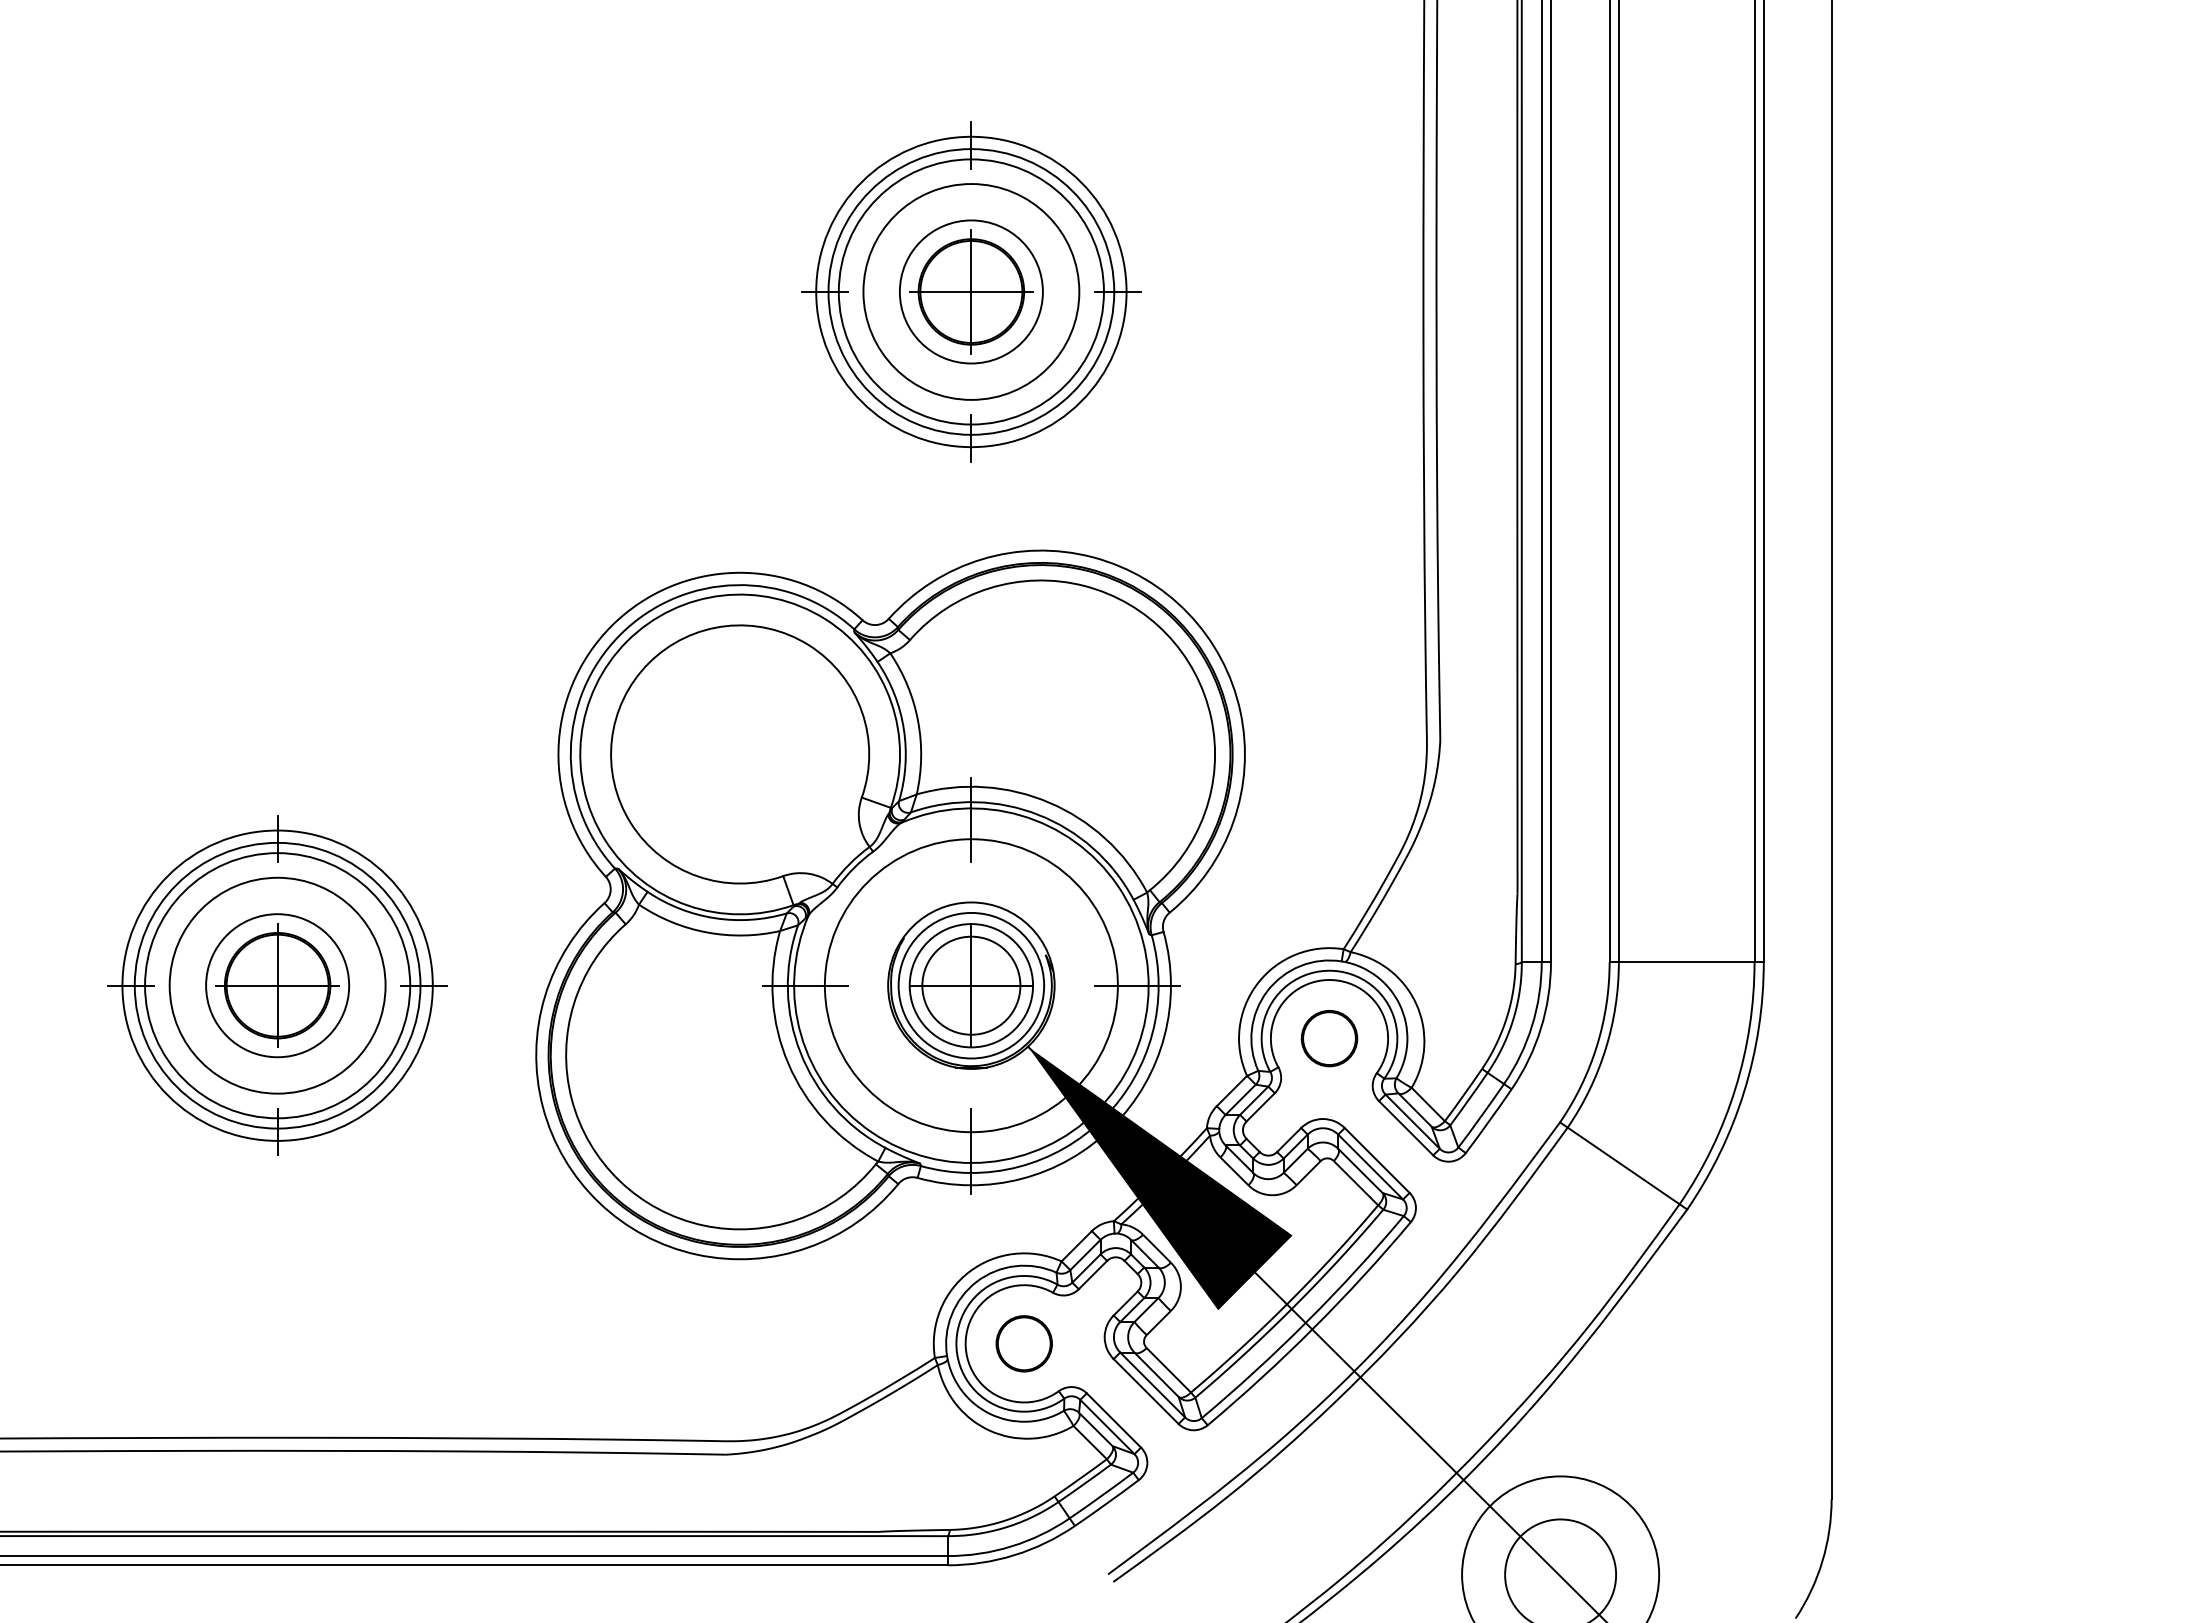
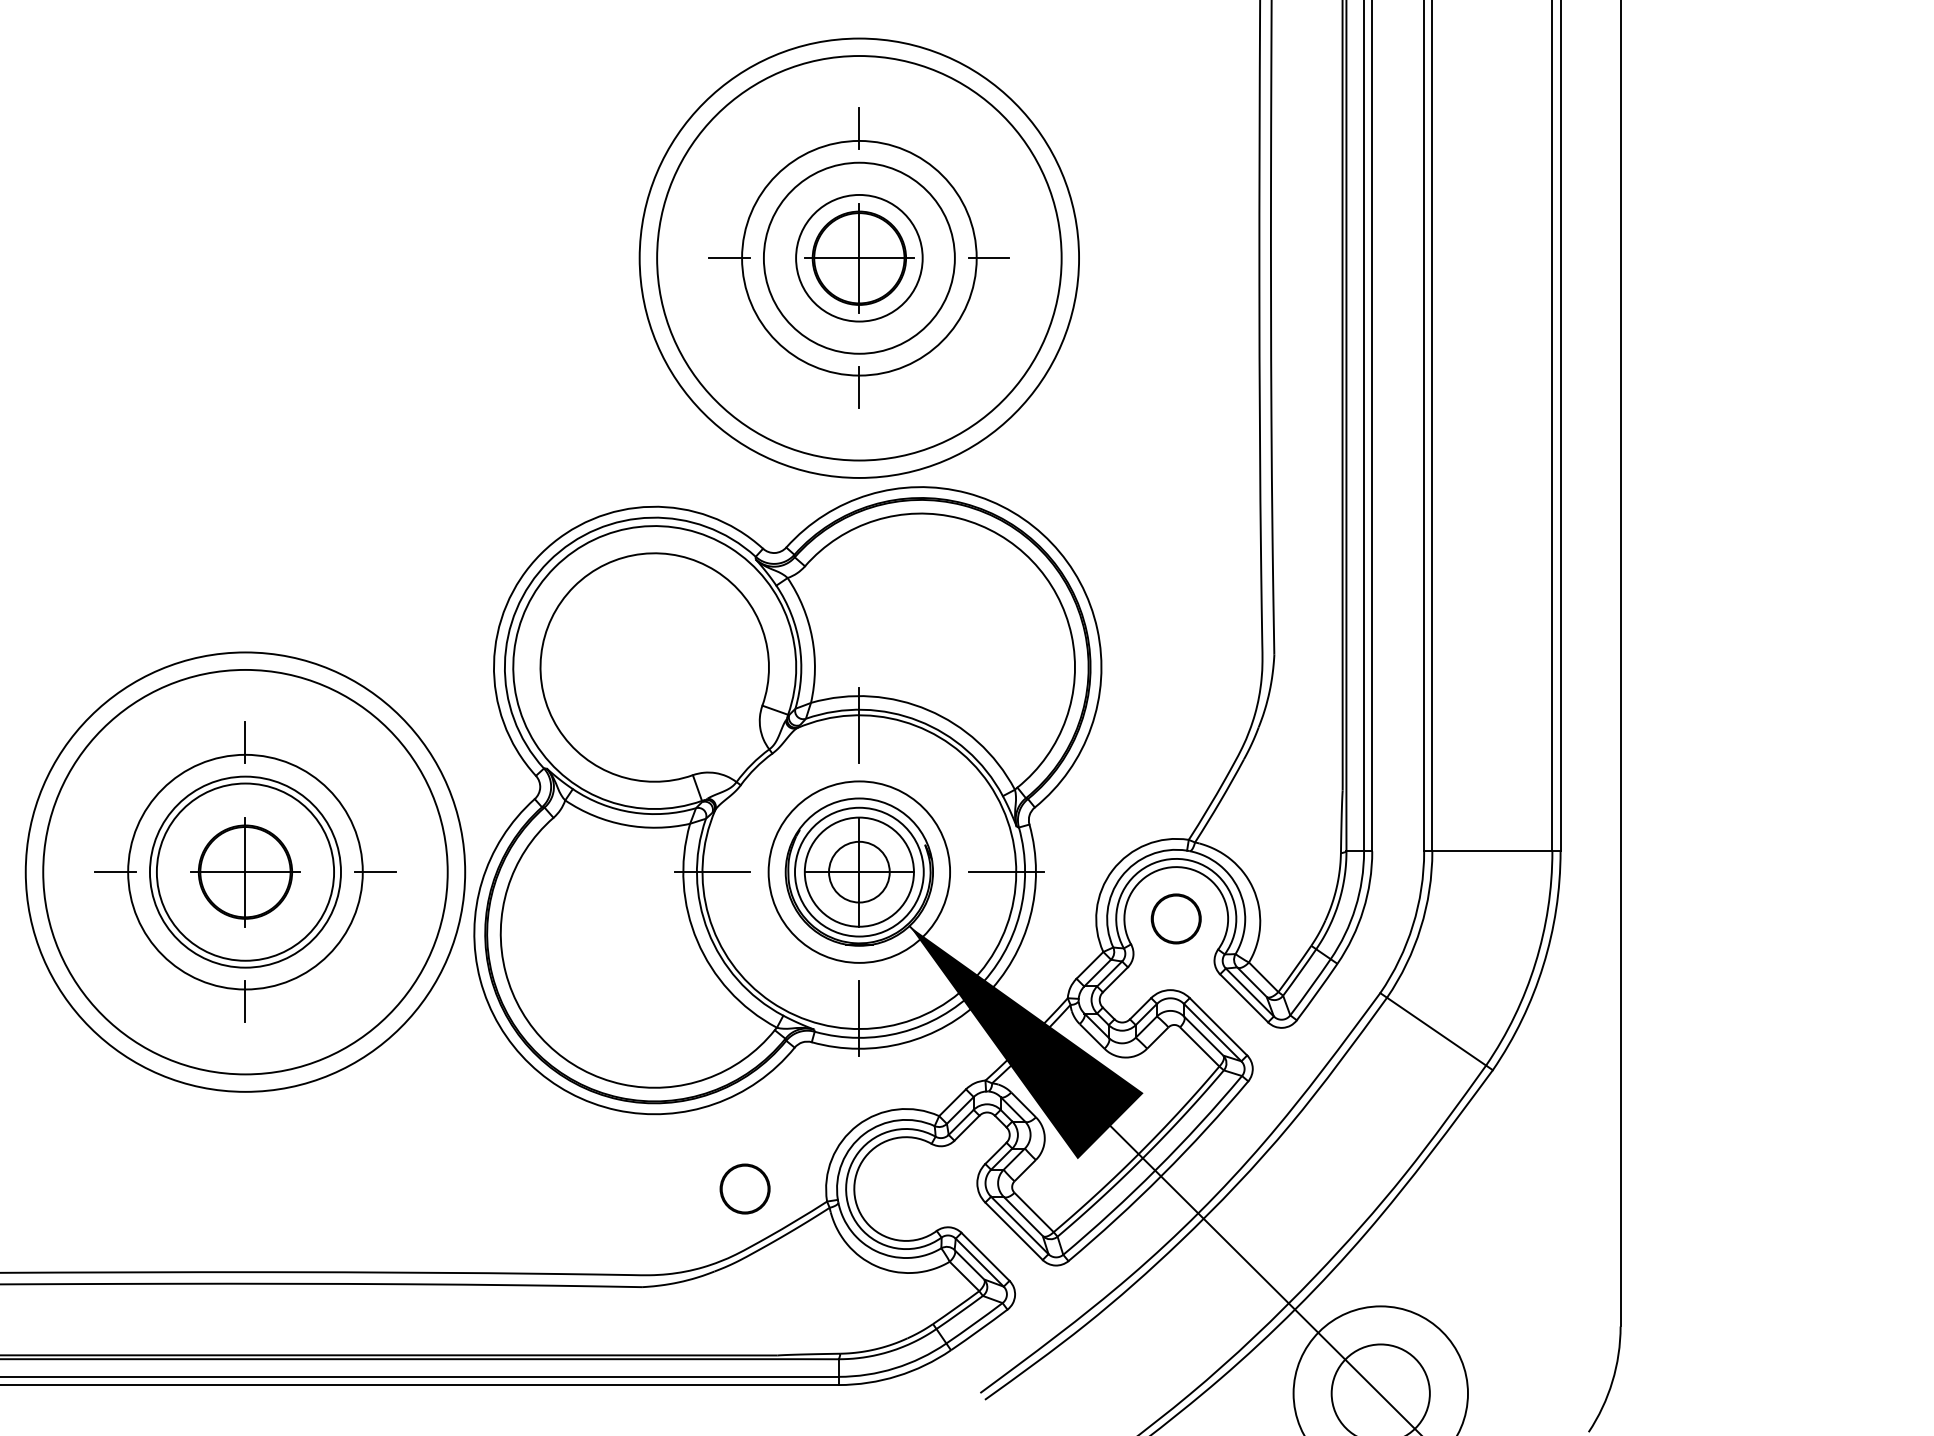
circle: (971, 291) -> (859, 257), size x1.6
circle: (971, 291) -> (859, 257), size x1.6
circle: (277, 985) -> (245, 871), size x1.4
circle: (277, 985) -> (245, 871), size x1.6
circle: (277, 985) -> (245, 871), size x1.6
circle: (970, 985) -> (858, 871), size x0.7
circle: (971, 985) -> (859, 871), size x0.7
part: (1023, 1343) -> (744, 1188), moved

